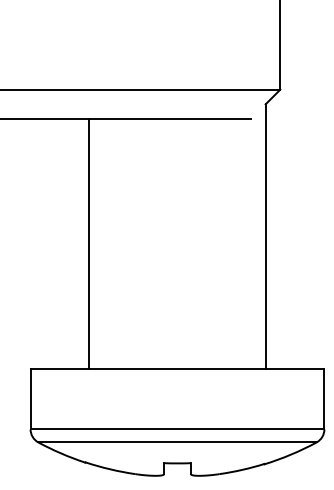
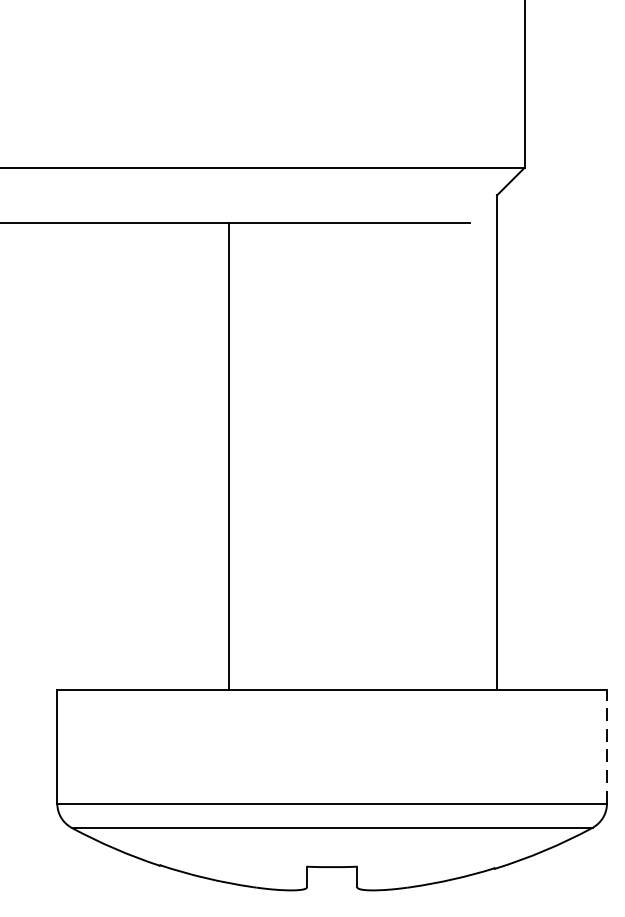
line: (89, 243) -> (229, 455), moved
line: (324, 398) -> (607, 745), solid -> dashed

